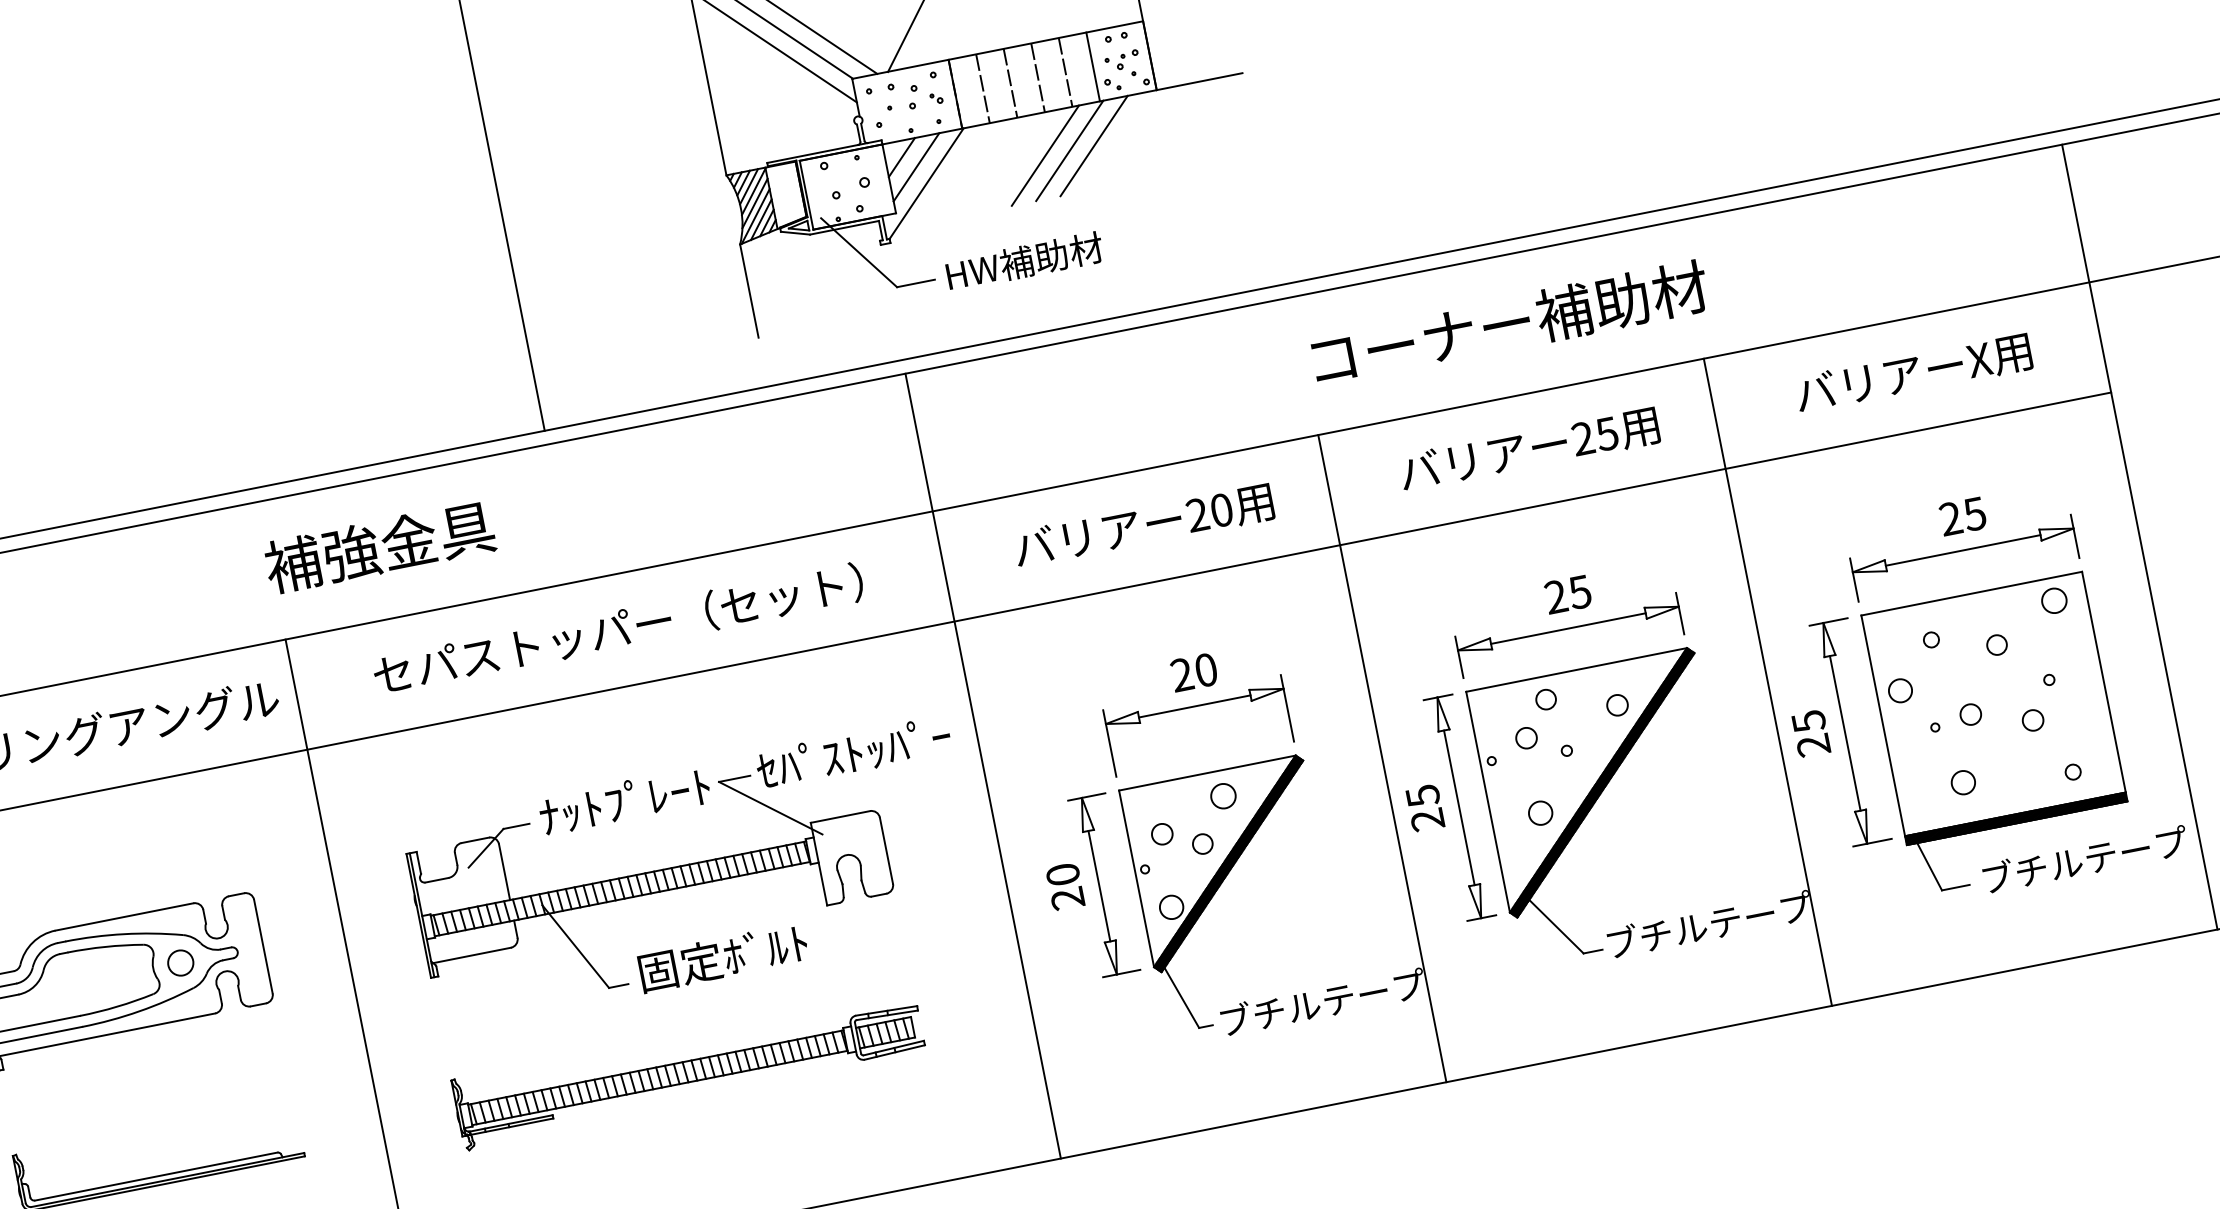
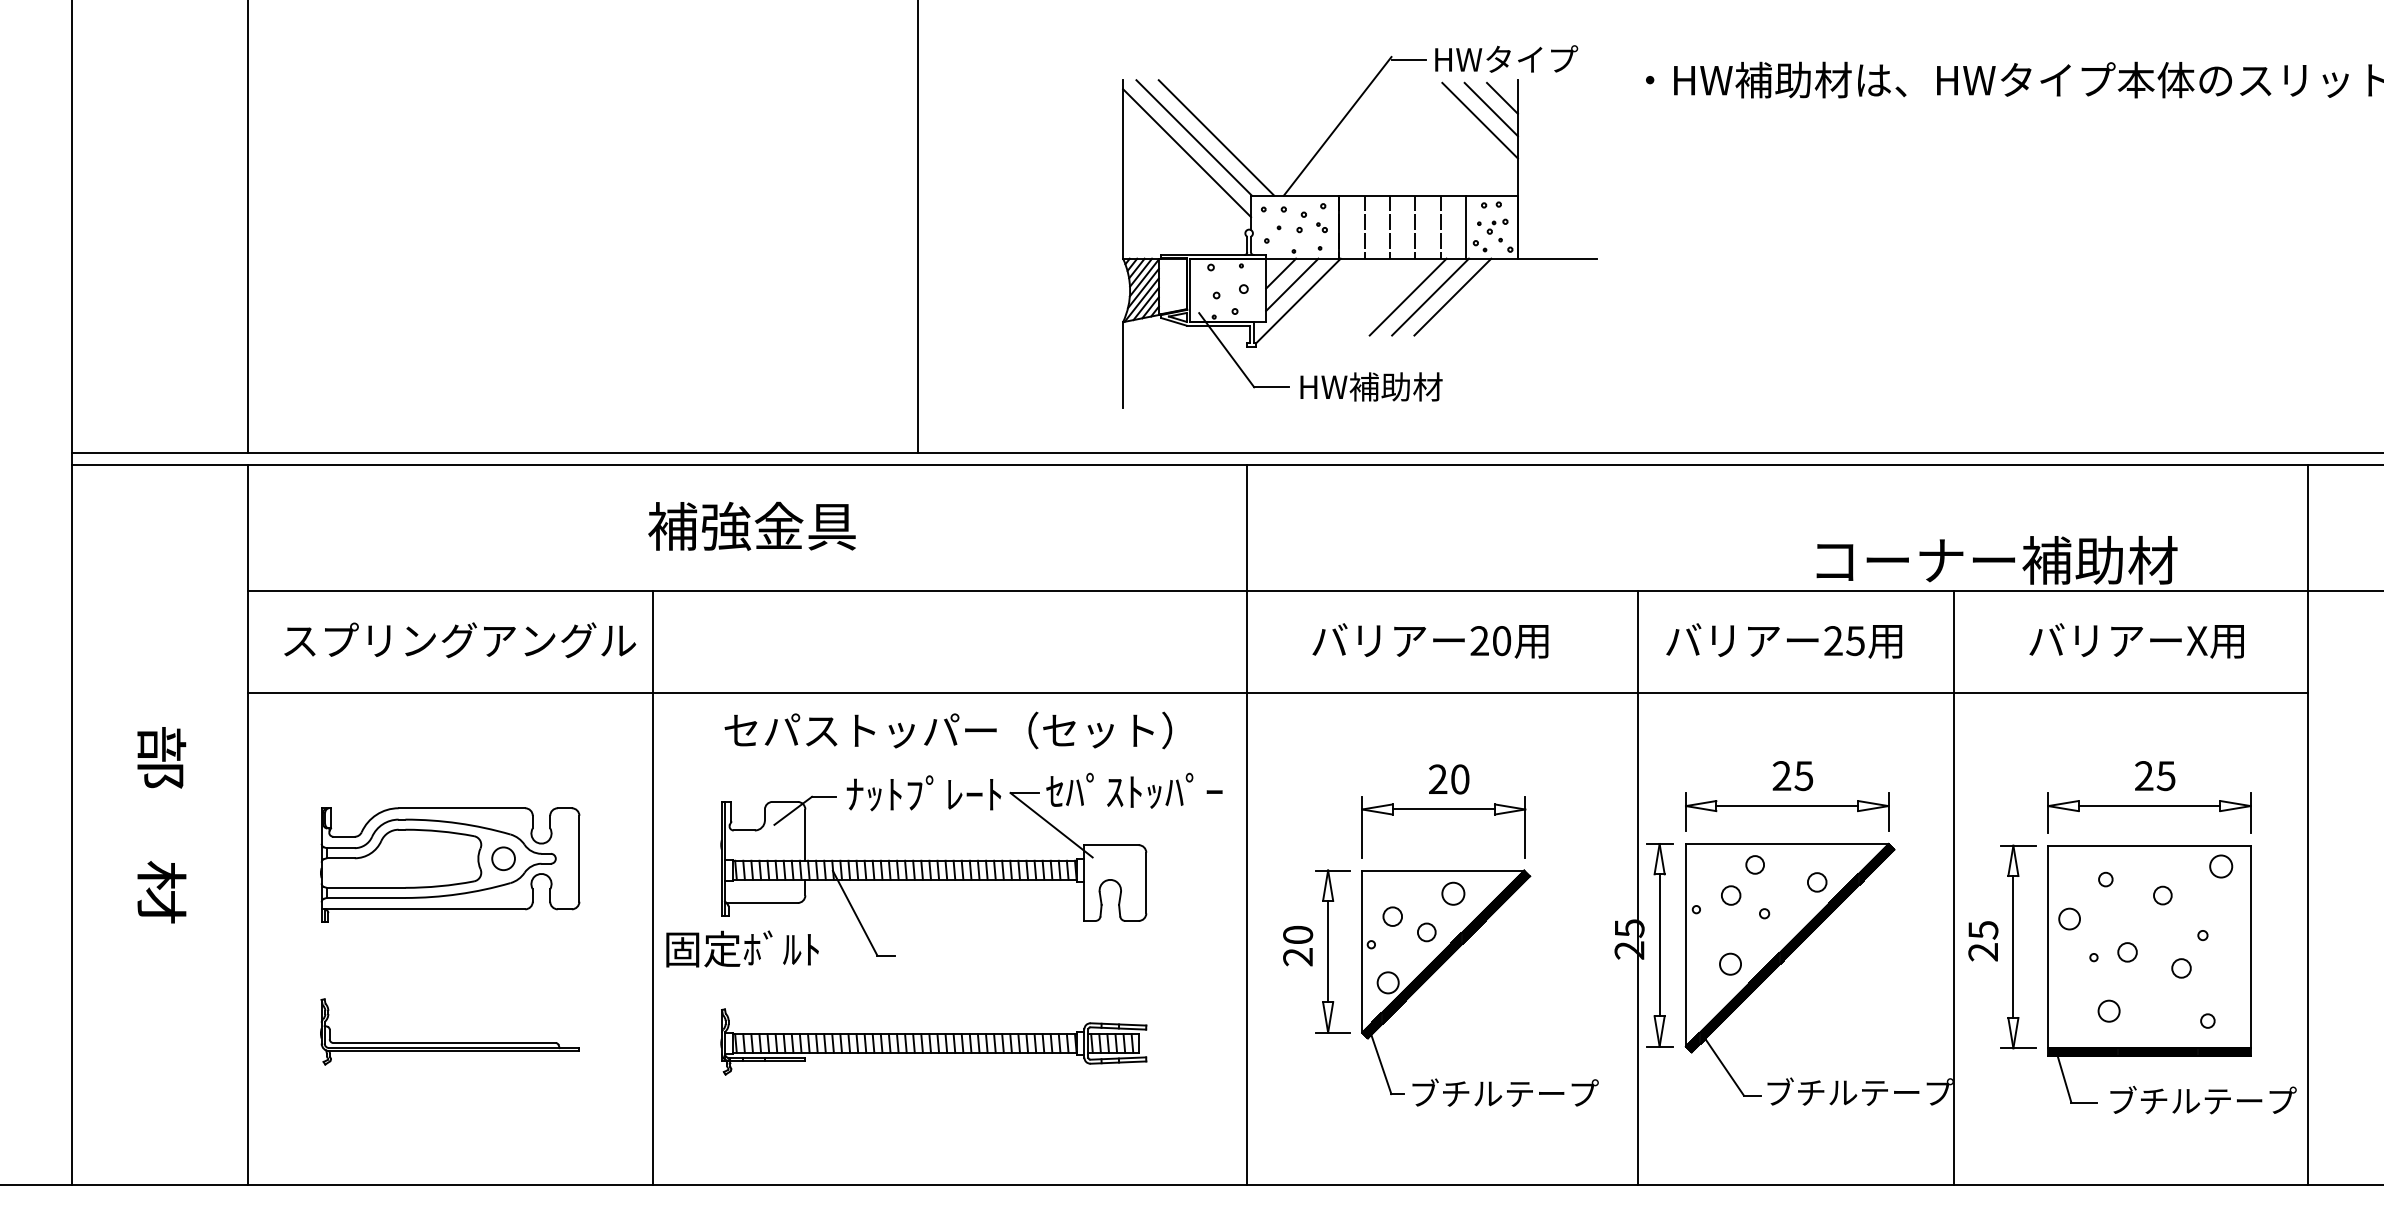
text: (1509, 323) -> (1996, 560), moved
text: (618, 629) -> (948, 730), moved
line: (1382, 758) -> (1638, 888), moved
text: (723, 957) -> (742, 948), moved

